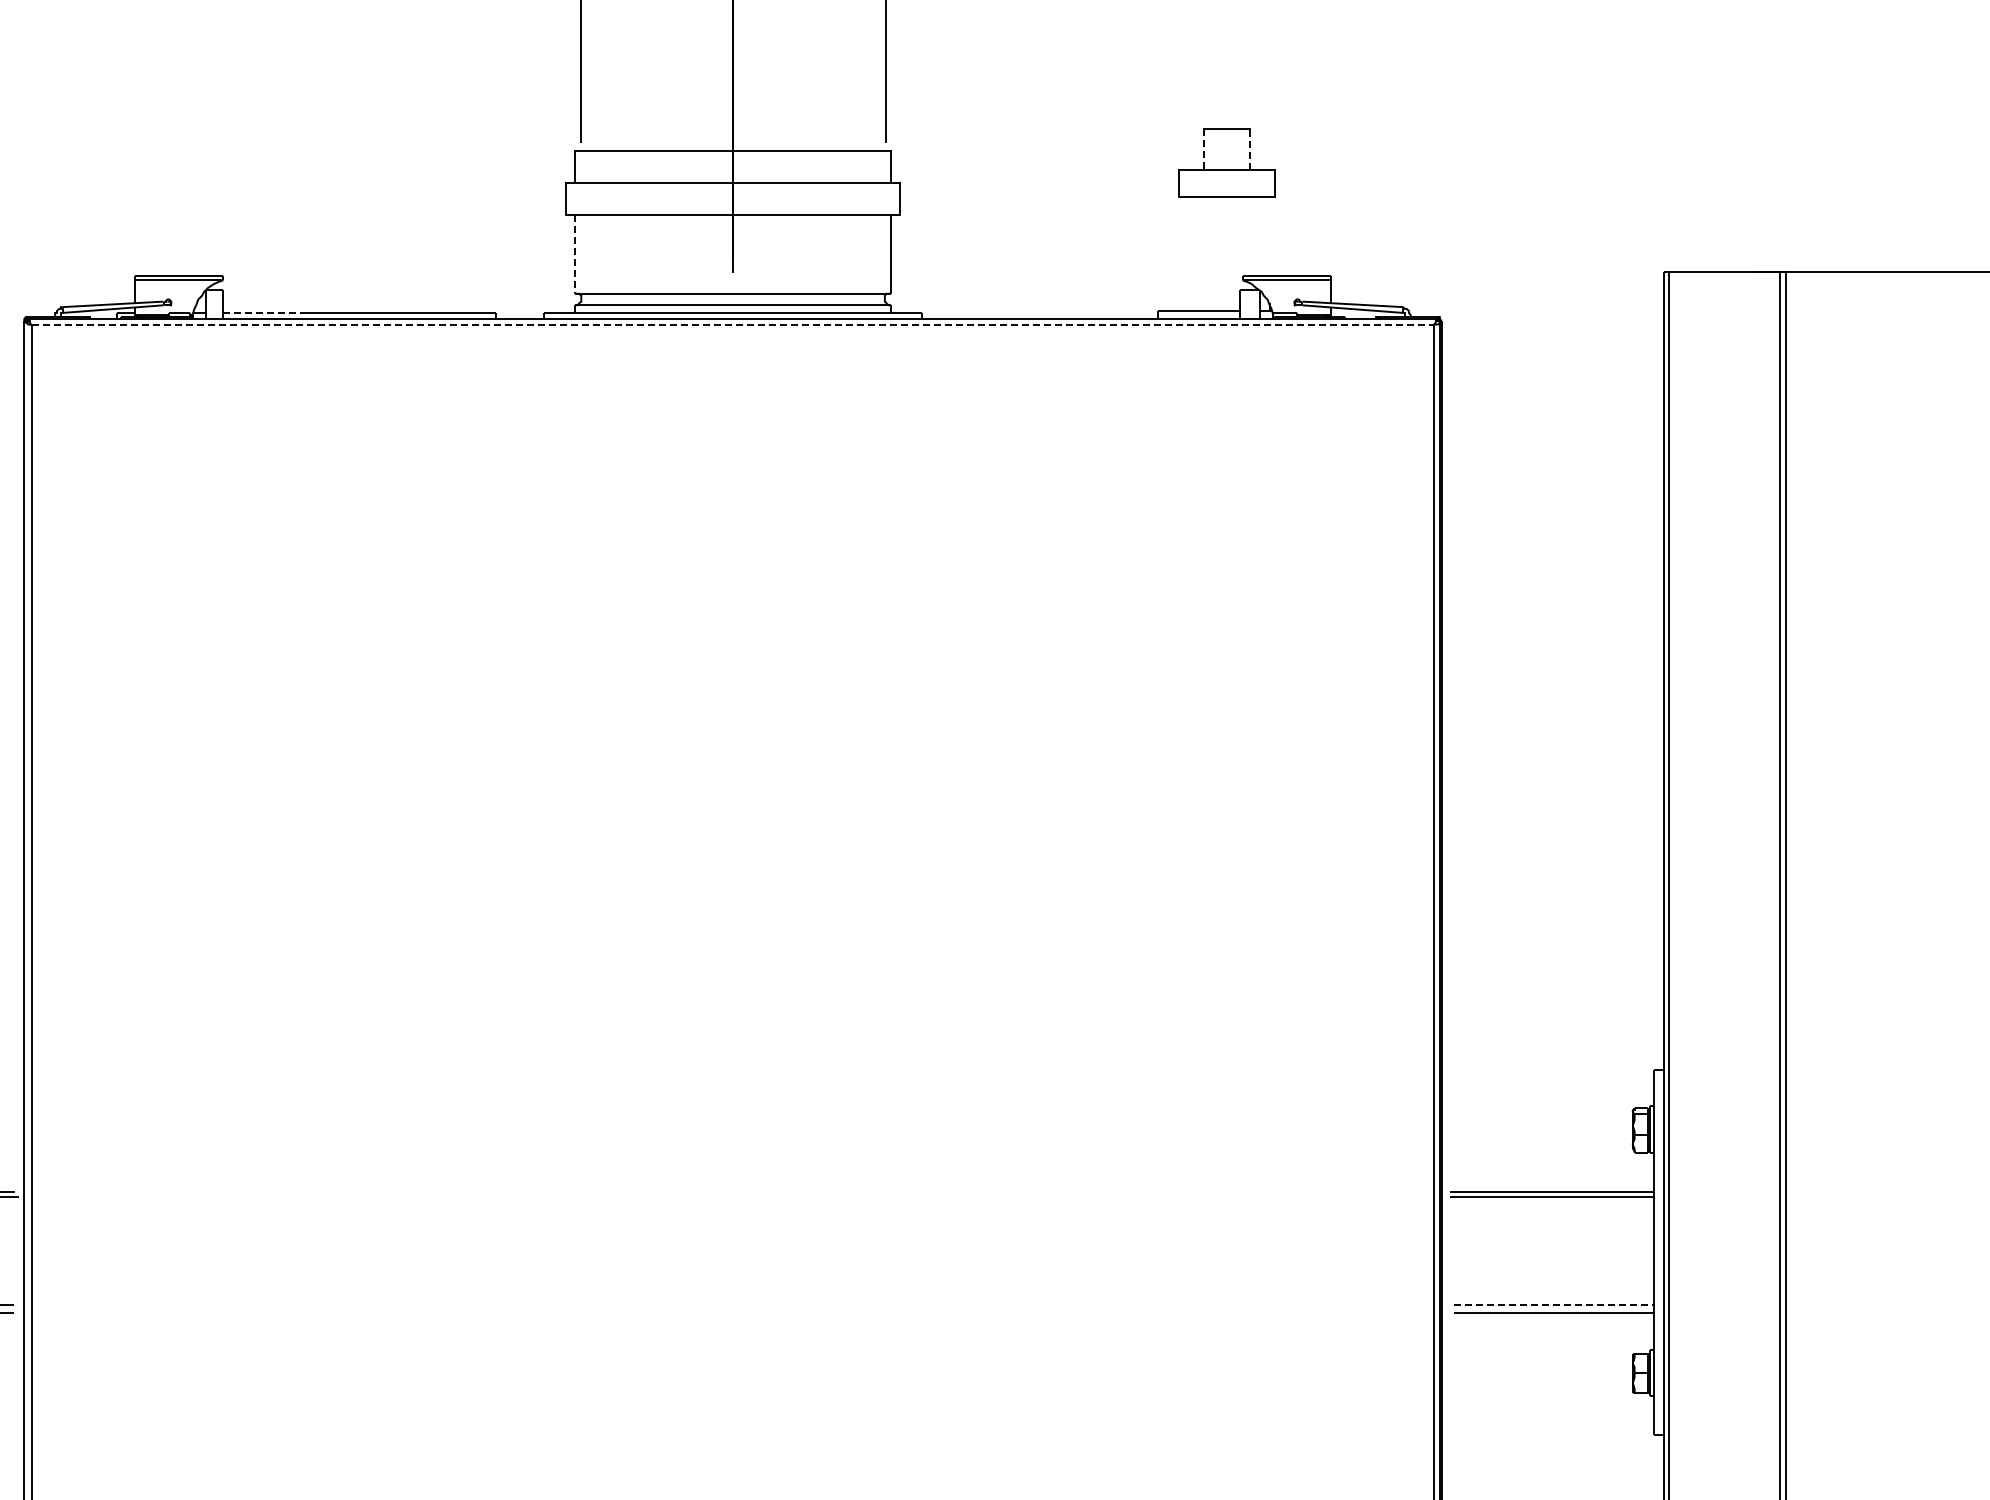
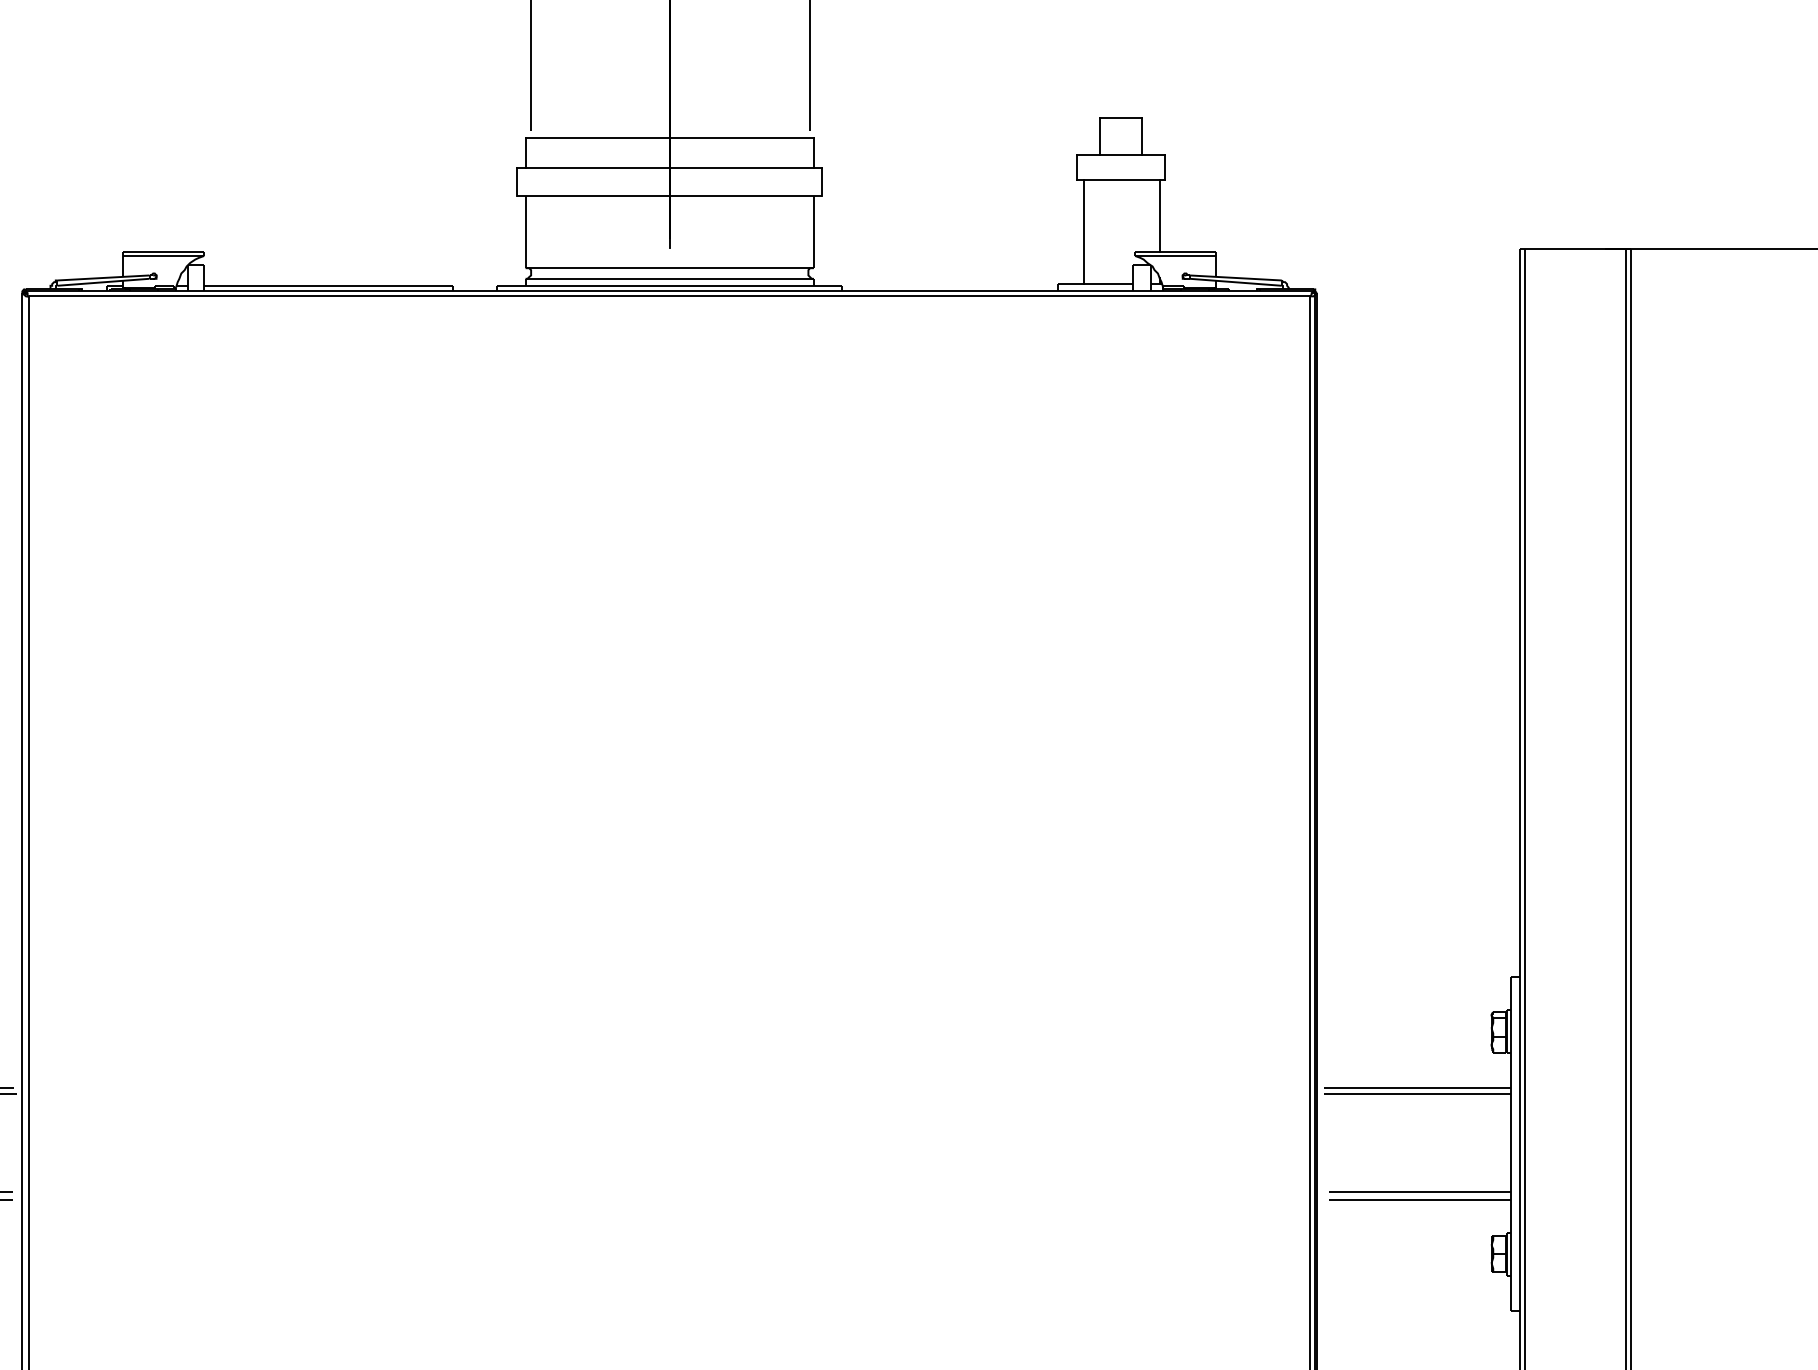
line: (1250, 149) -> (1142, 136), dashed -> solid
line: (1203, 150) -> (1099, 137), dashed -> solid
line: (1269, 236) -> (1159, 215), added
line: (1186, 253) -> (1083, 231), added
line: (575, 254) -> (525, 232), dashed -> solid
line: (264, 312) -> (241, 285), dashed -> solid
line: (733, 324) -> (670, 296), dashed -> solid
line: (1554, 1305) -> (1420, 1192), dashed -> solid

